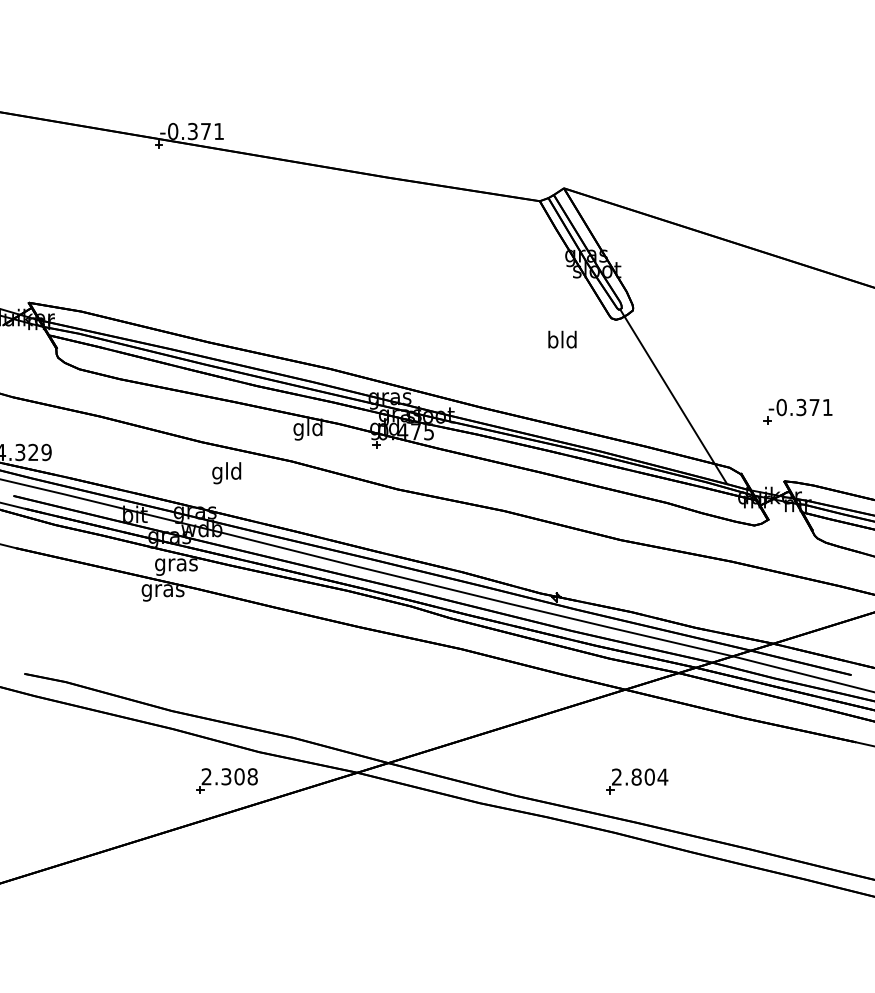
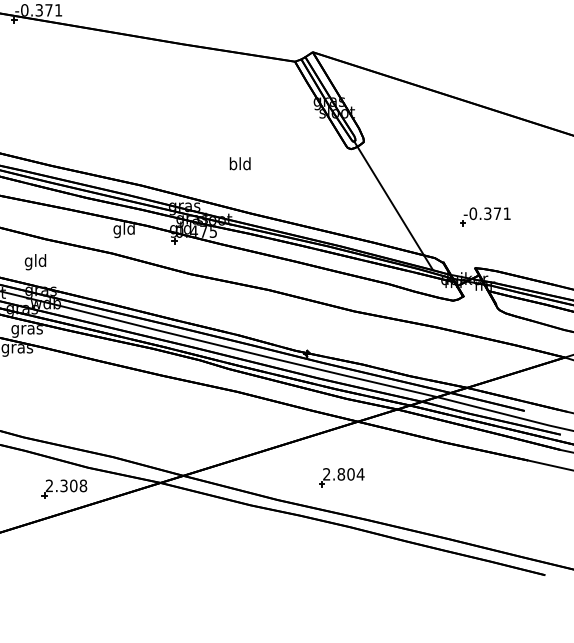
text: (562, 339) -> (240, 163), moved
text: (226, 473) -> (35, 262), moved
part: (637, 781) -> (341, 477), moved

